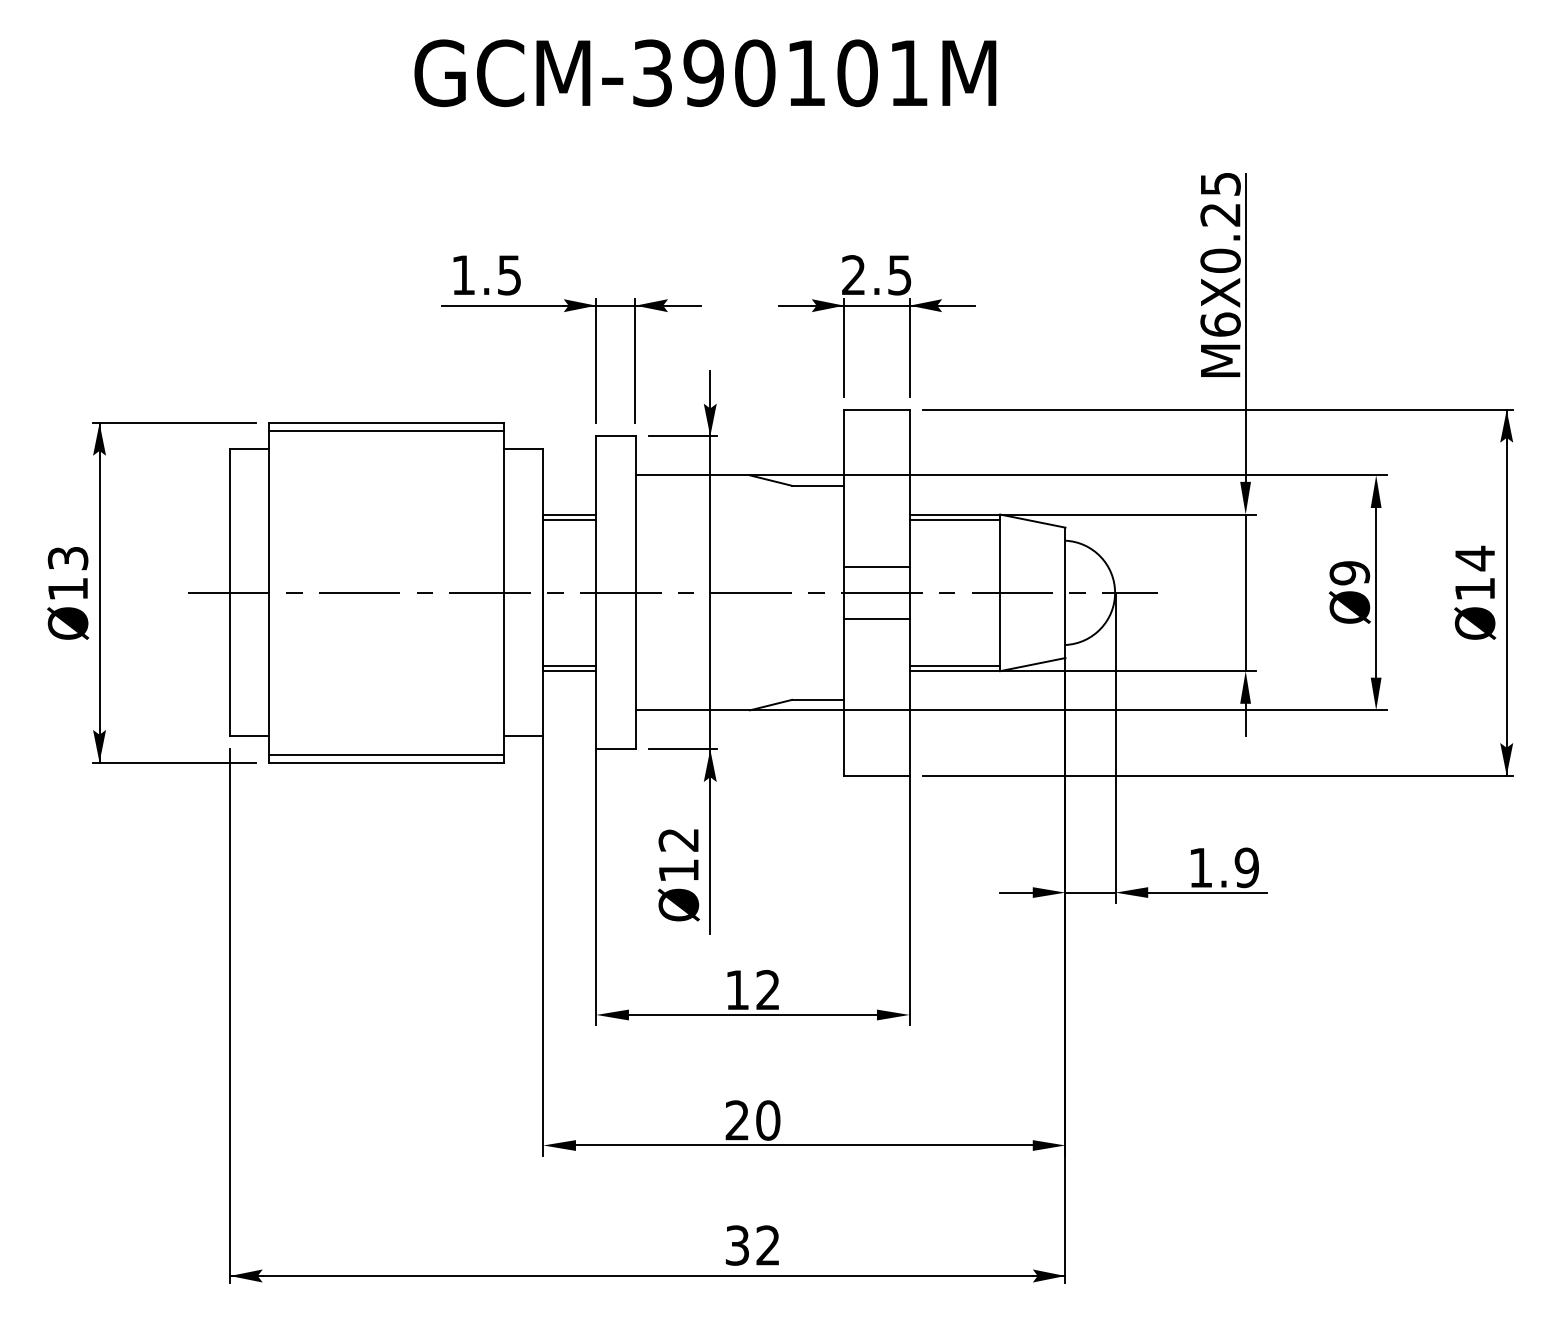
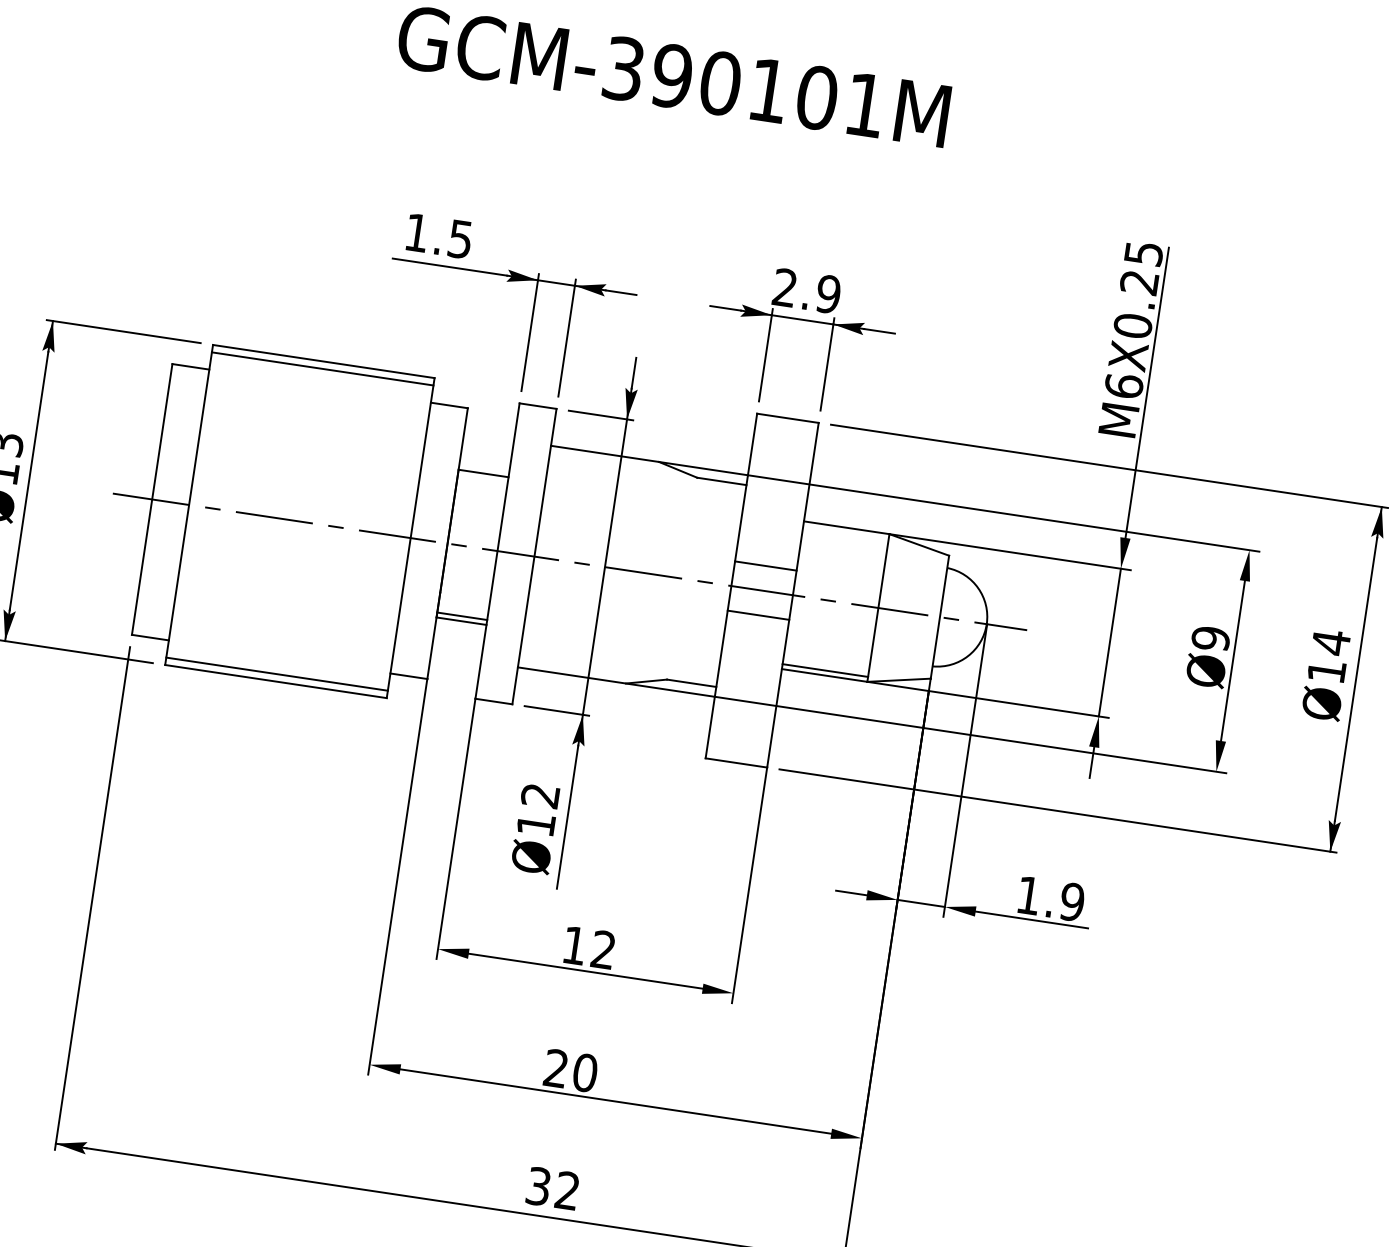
text: (899, 275) -> (828, 294), 2.5 -> 2.9
line: (569, 519) -> (482, 478), removed
line: (954, 519) -> (845, 532), removed

